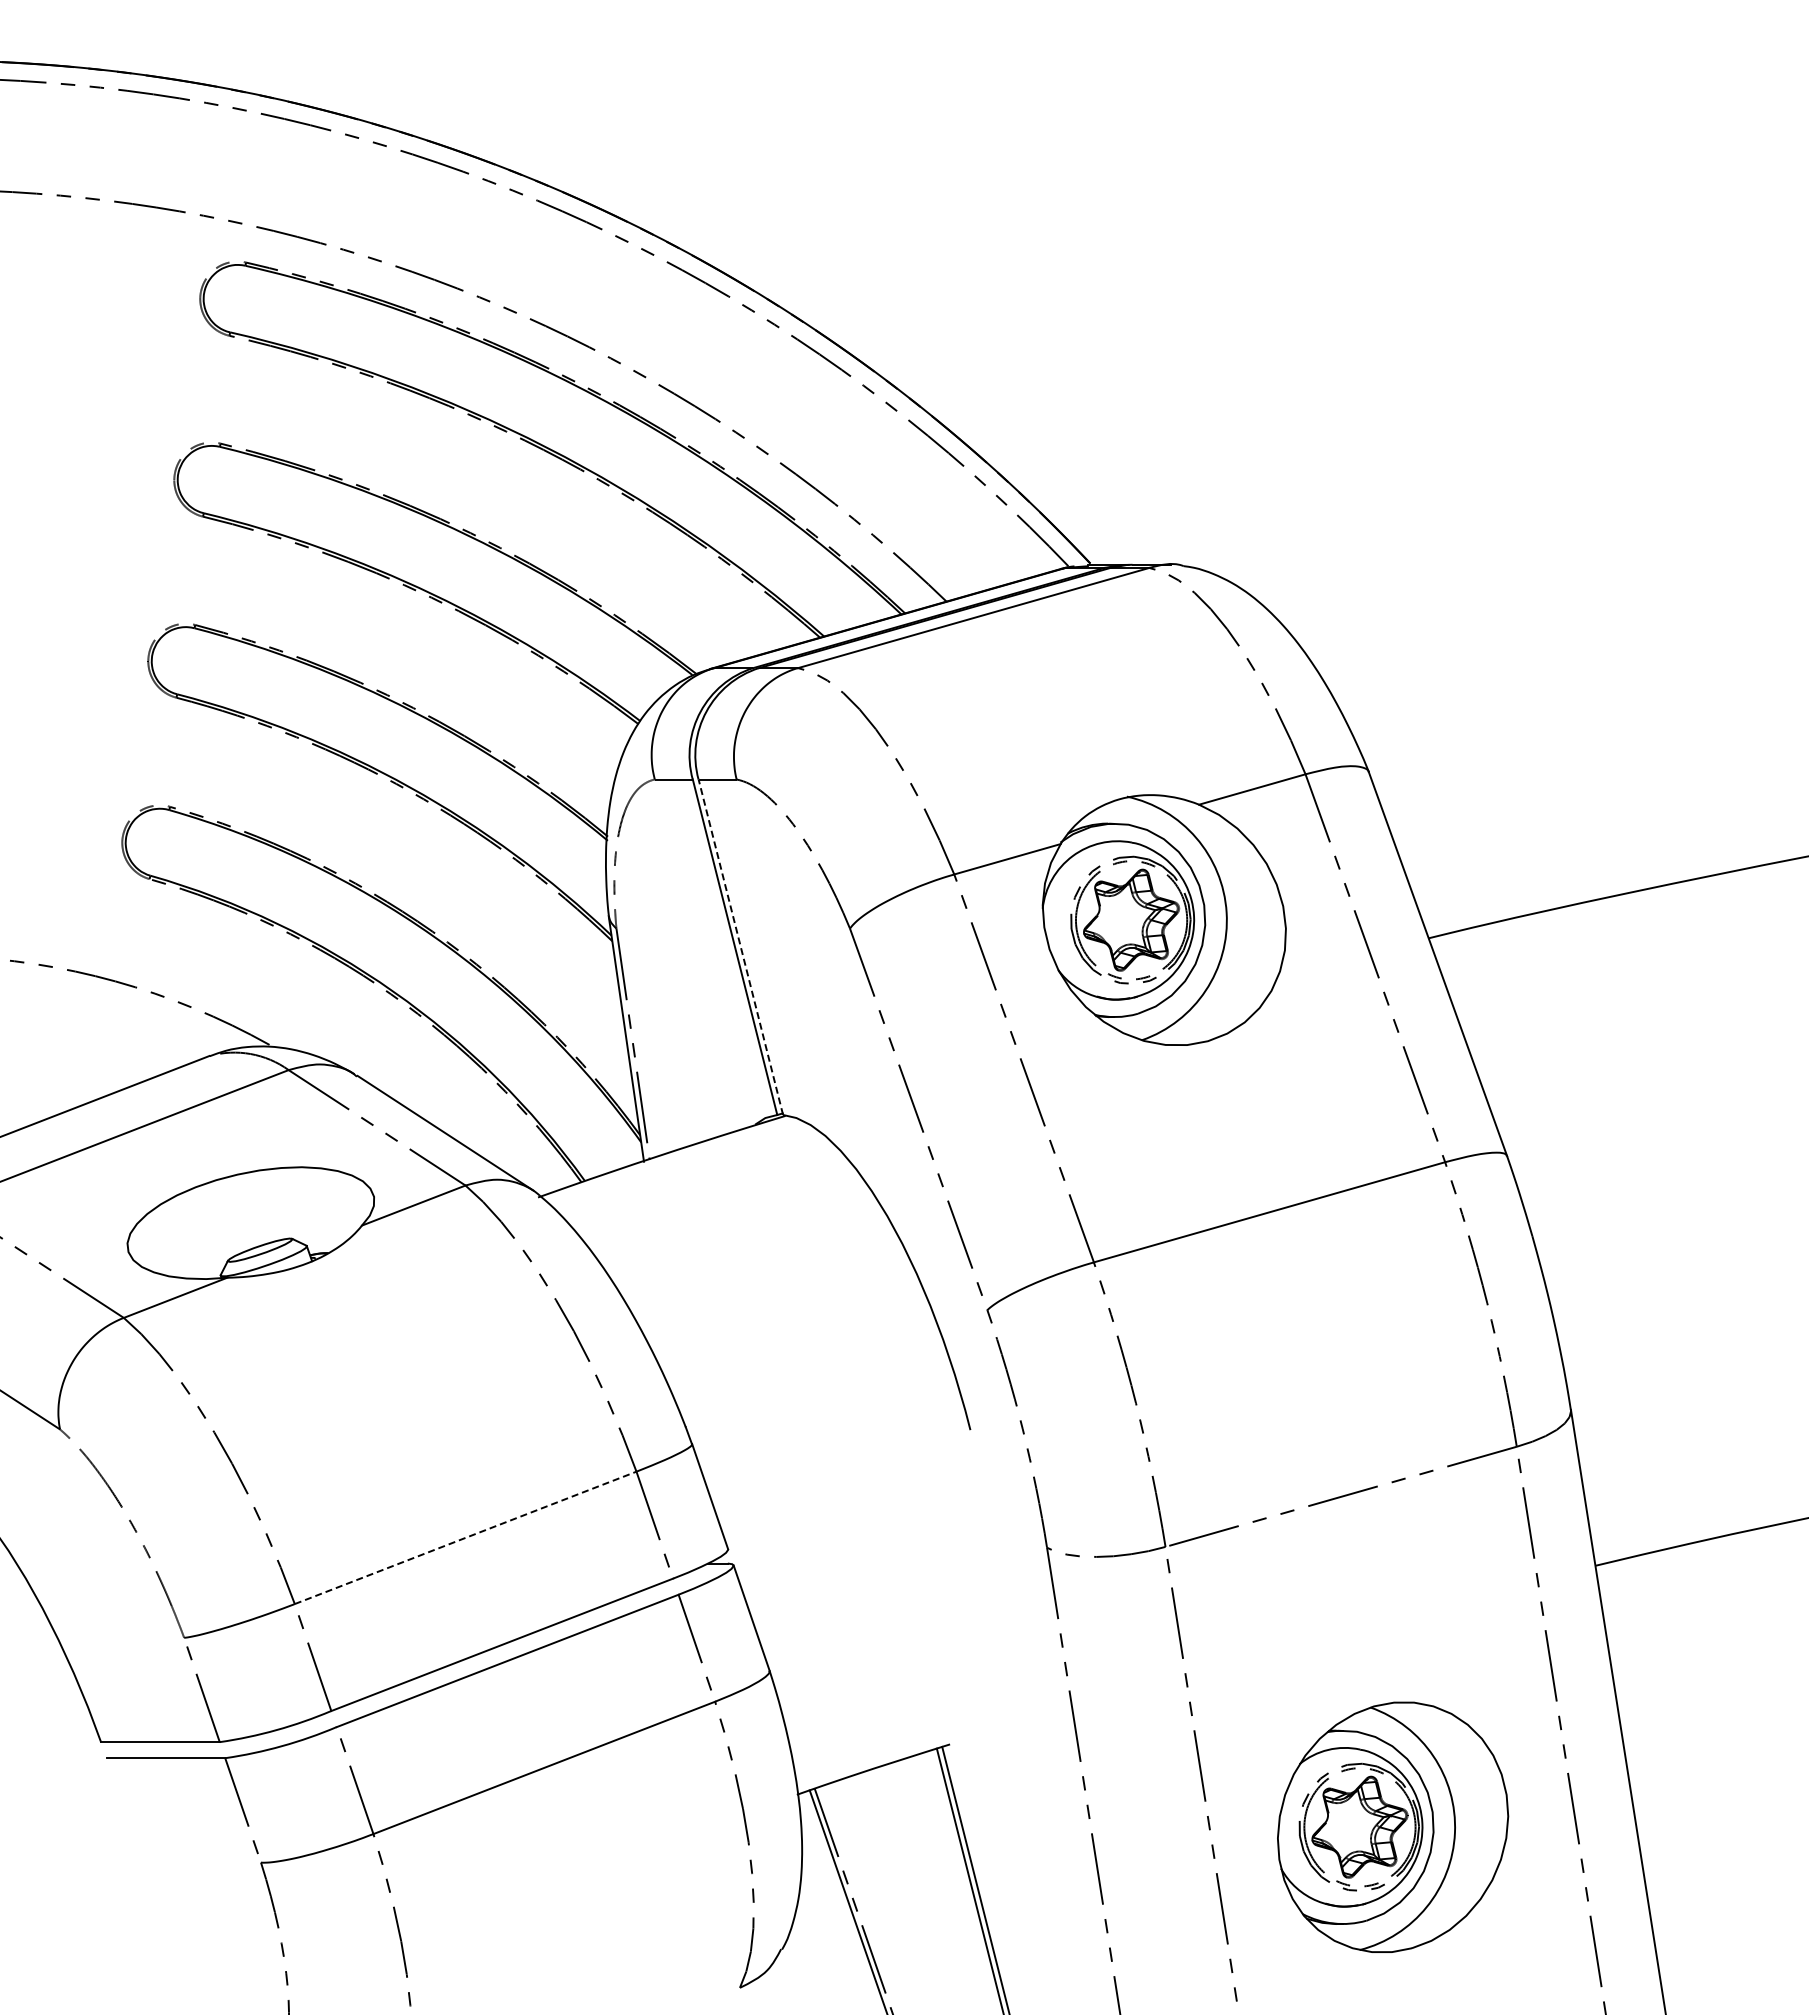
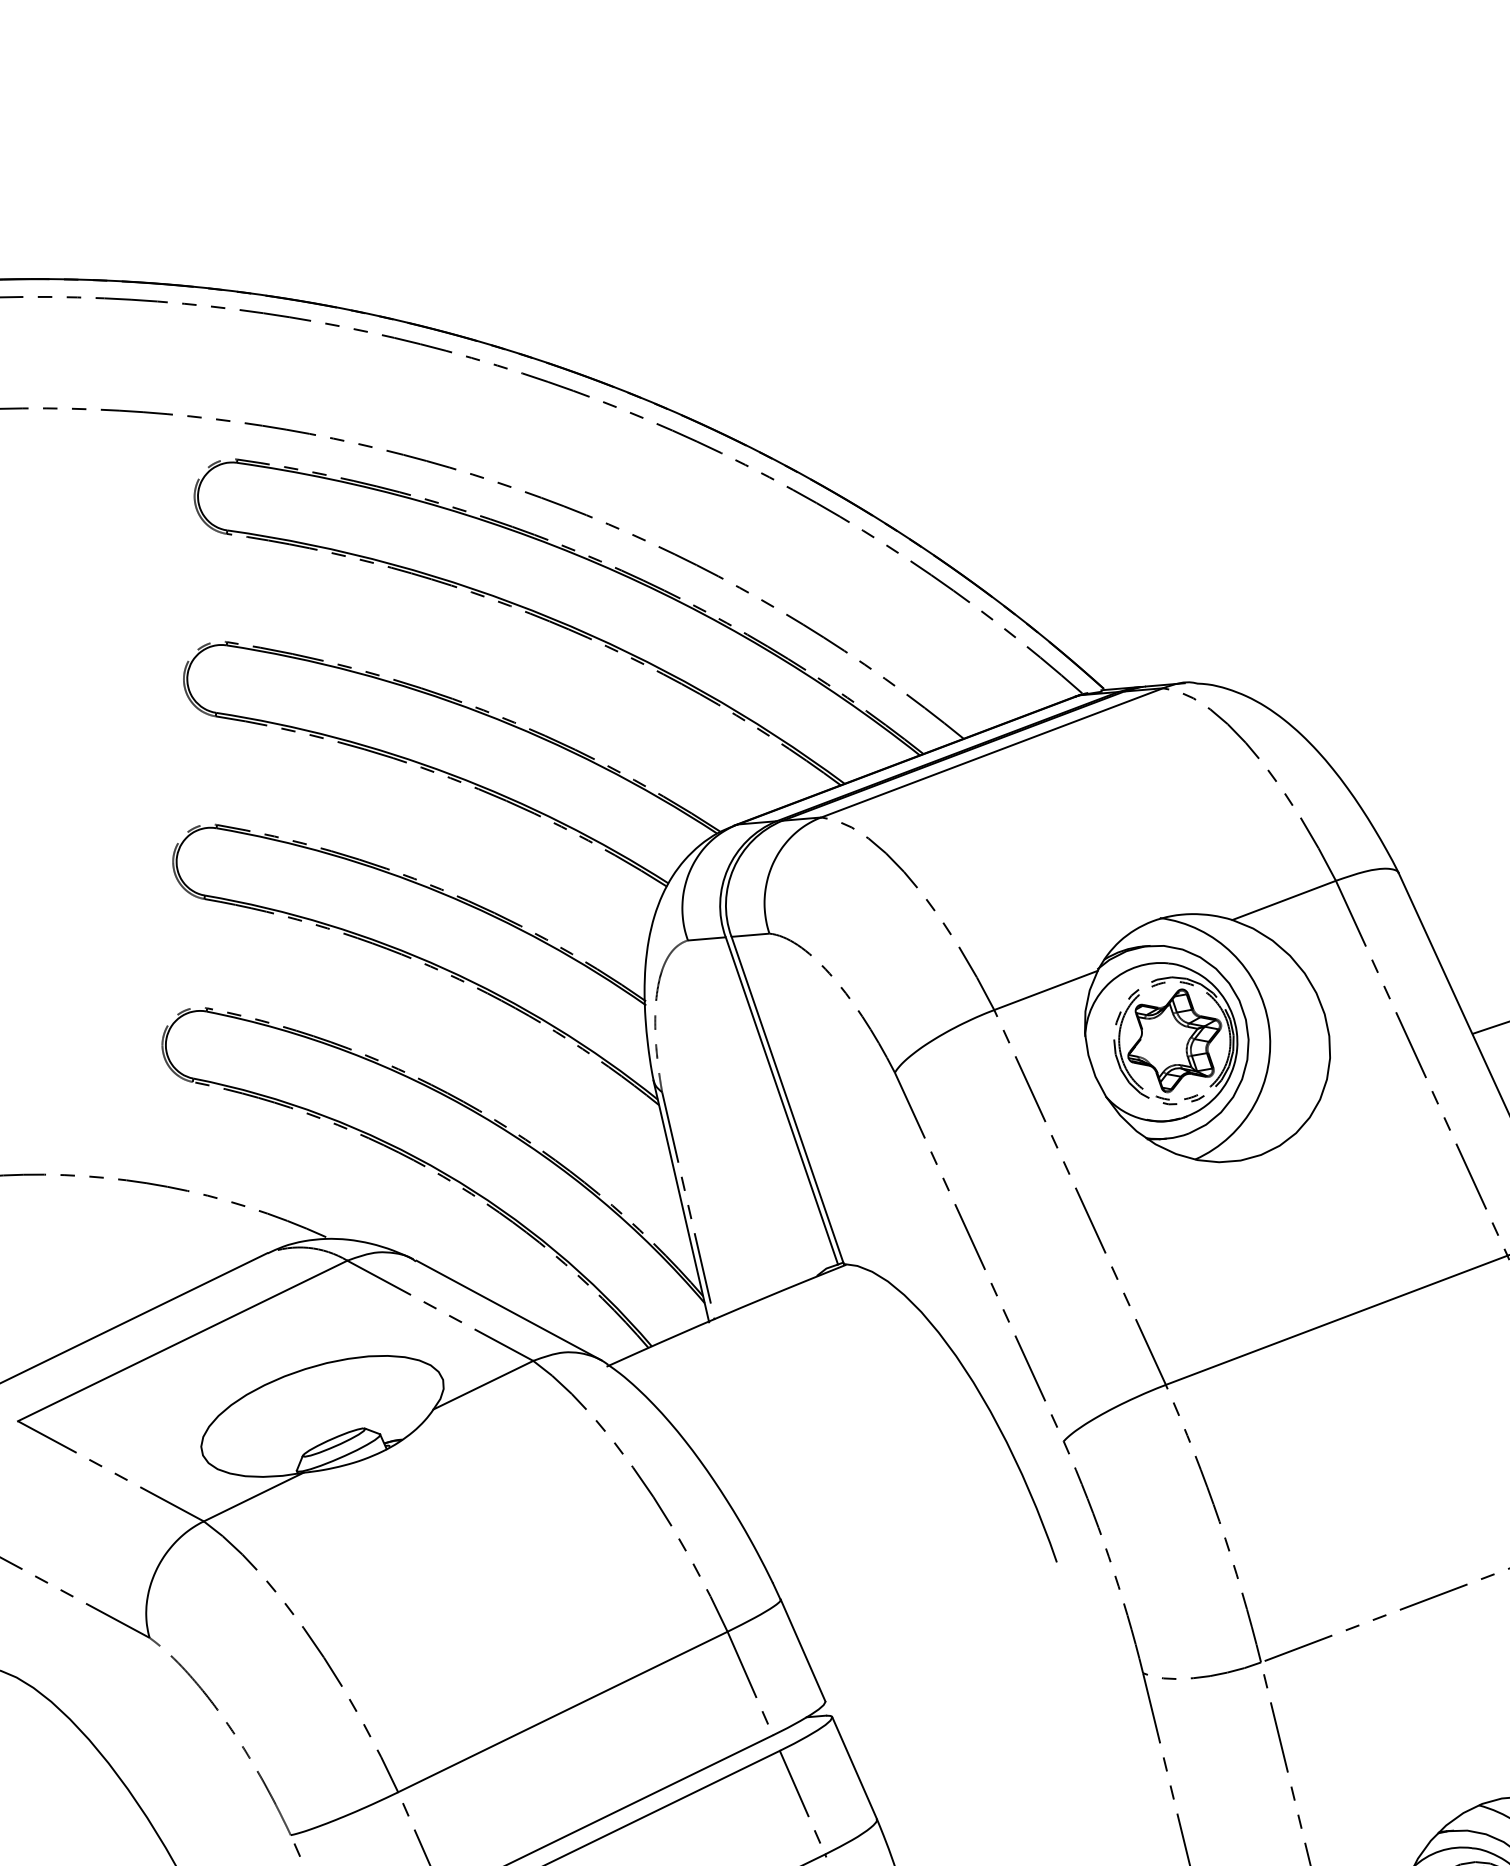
line: (740, 947) -> (787, 1100), dashed -> solid
line: (466, 1537) -> (563, 1711), dashed -> solid

